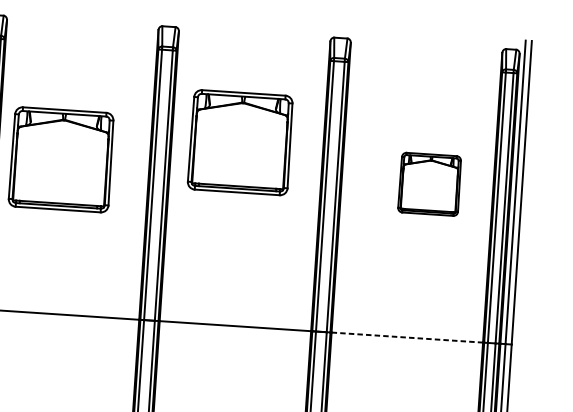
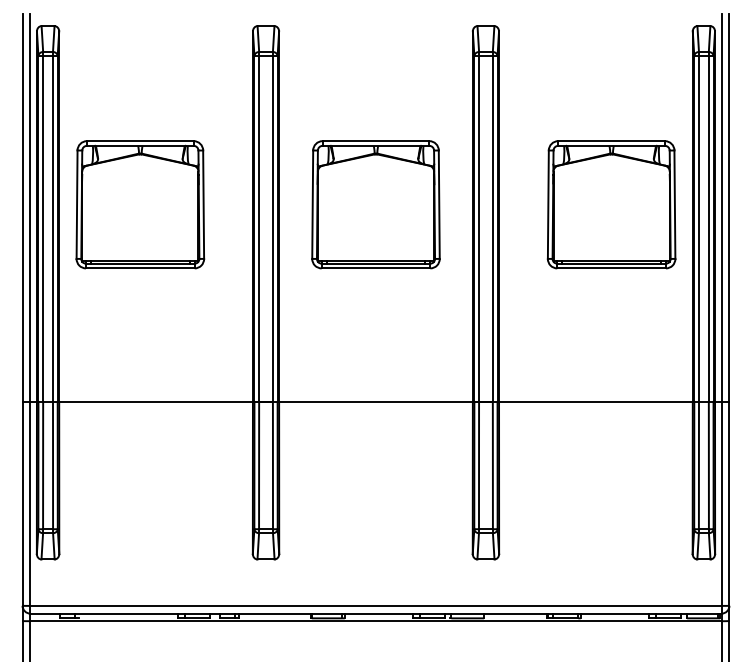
part: (240, 142) -> (375, 204), moved
part: (429, 184) -> (611, 204), size x1.67
line: (407, 337) -> (595, 401), dashed -> solid

